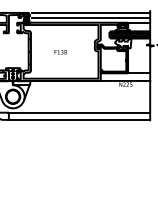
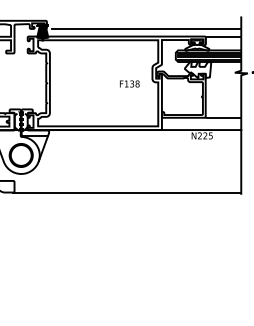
line: (91, 12) -> (147, 20), removed
text: (60, 52) -> (129, 84), moved
line: (79, 112) -> (127, 180), removed

